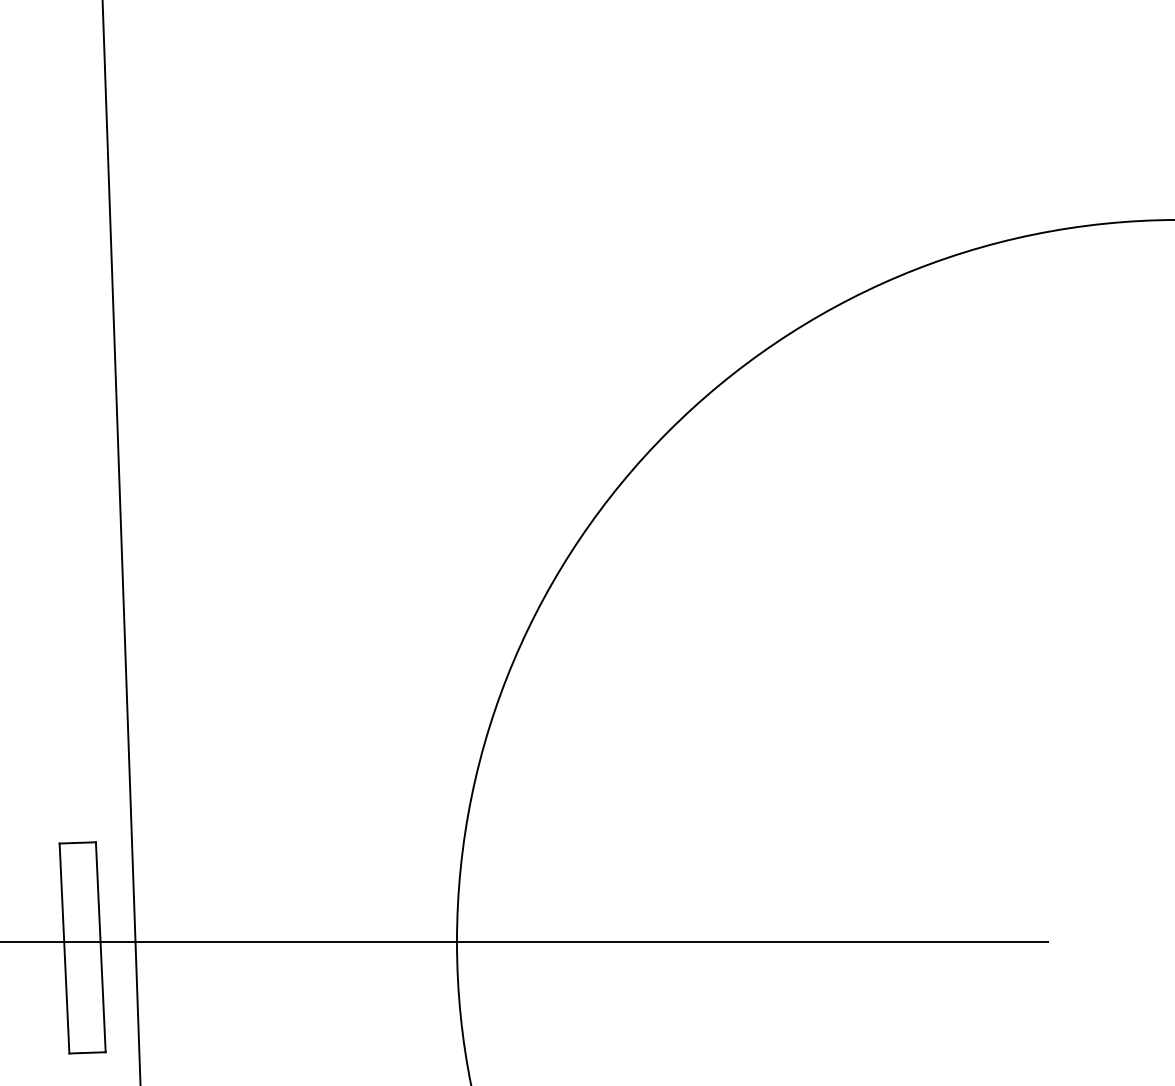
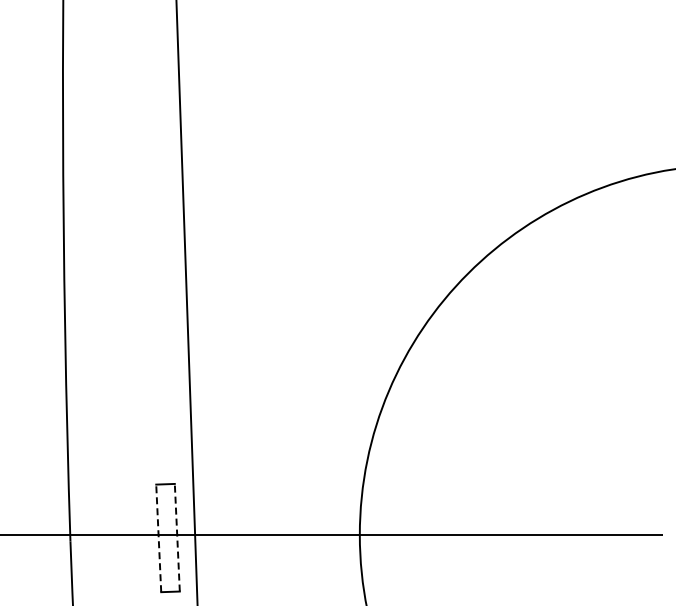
line: (101, 946) -> (177, 537), solid -> dashed
line: (64, 948) -> (158, 538), solid -> dashed

